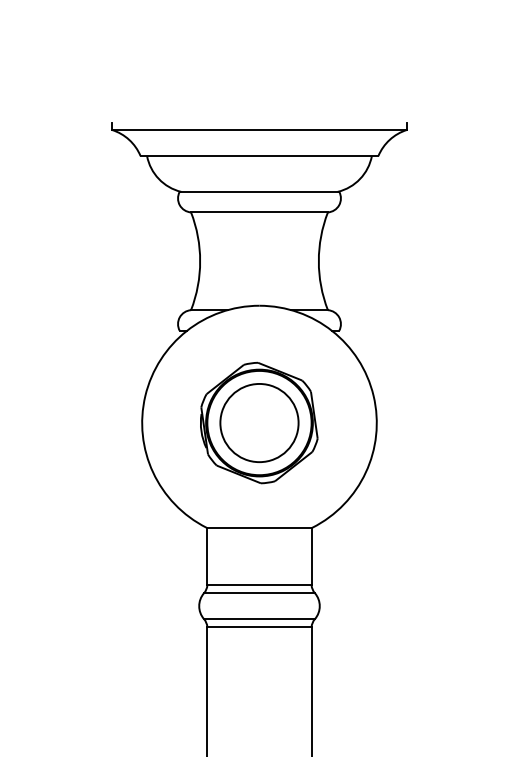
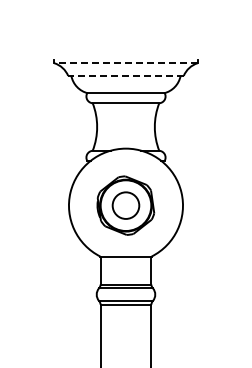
line: (258, 130) -> (125, 63), solid -> dashed
line: (258, 155) -> (125, 75), solid -> dashed
circle: (260, 422) -> (126, 205), size x0.7

